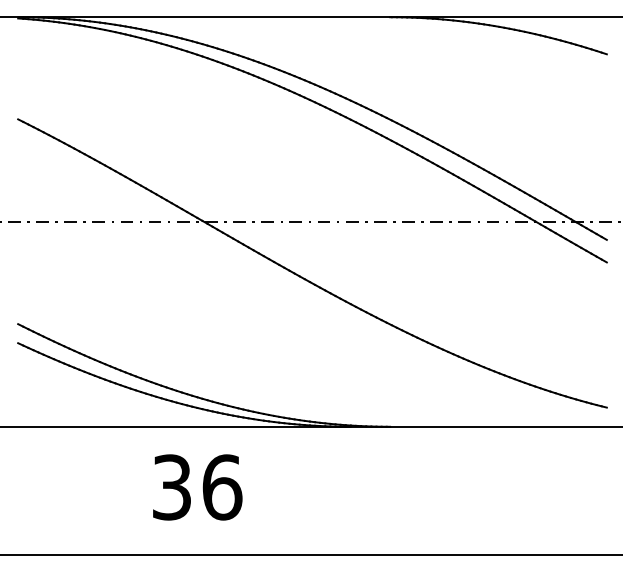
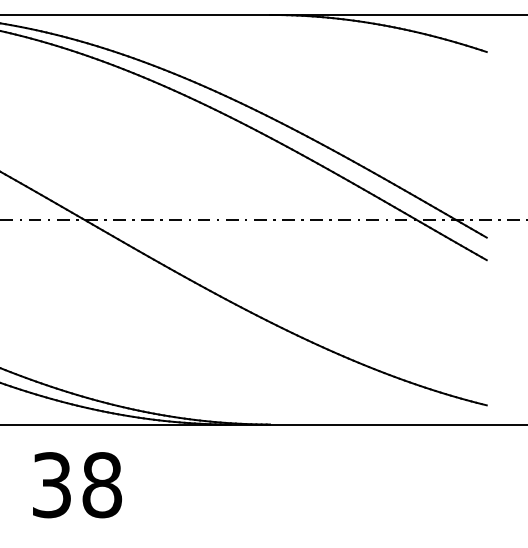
text: (222, 487) -> (102, 485), 36 -> 38

